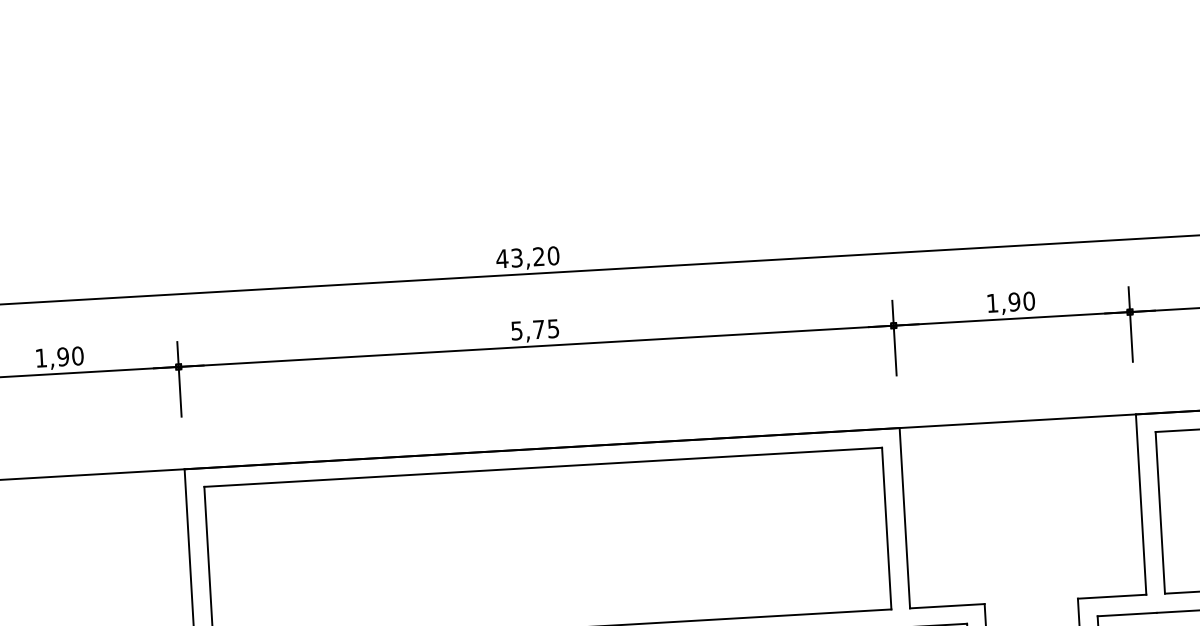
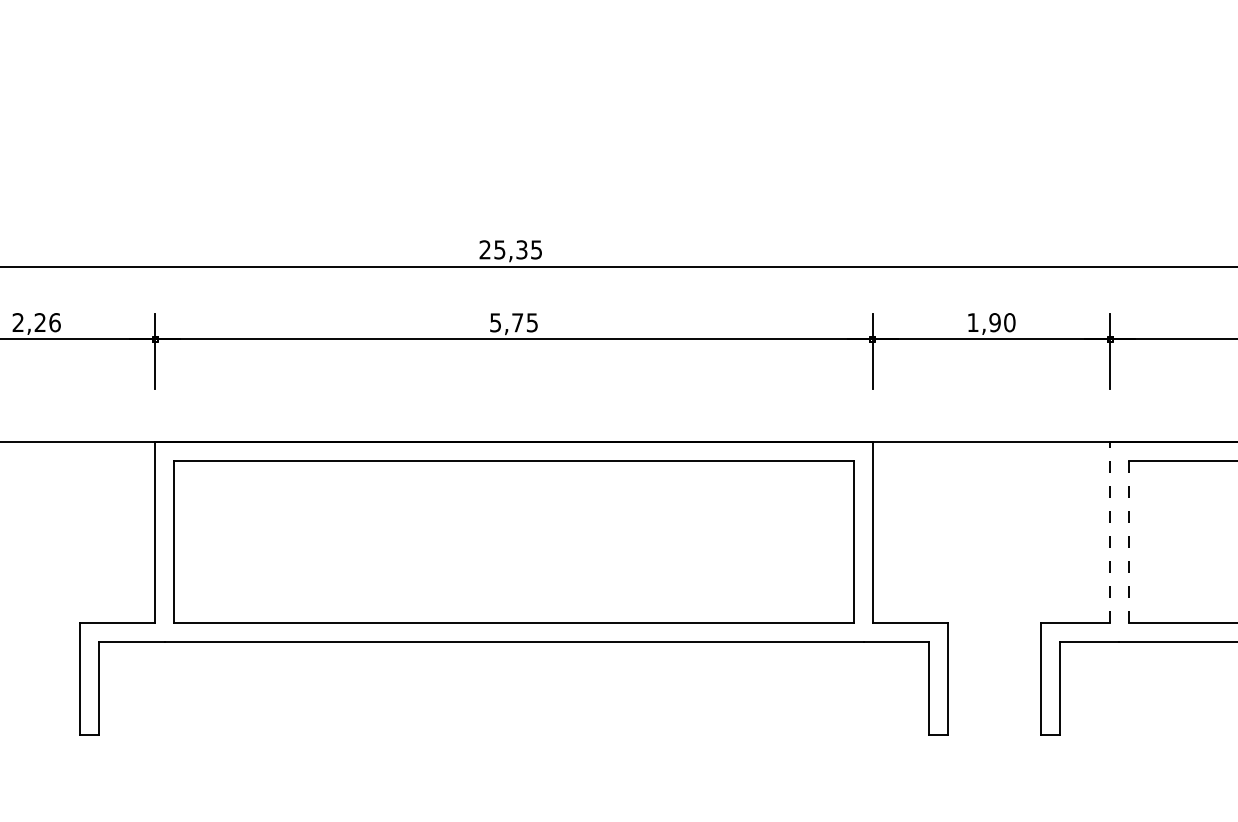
text: (527, 257) -> (510, 249), 43,20 -> 25,35
text: (59, 356) -> (36, 322), 1,90 -> 2,26
line: (1141, 504) -> (1110, 532), solid -> dashed
line: (1160, 512) -> (1128, 541), solid -> dashed

